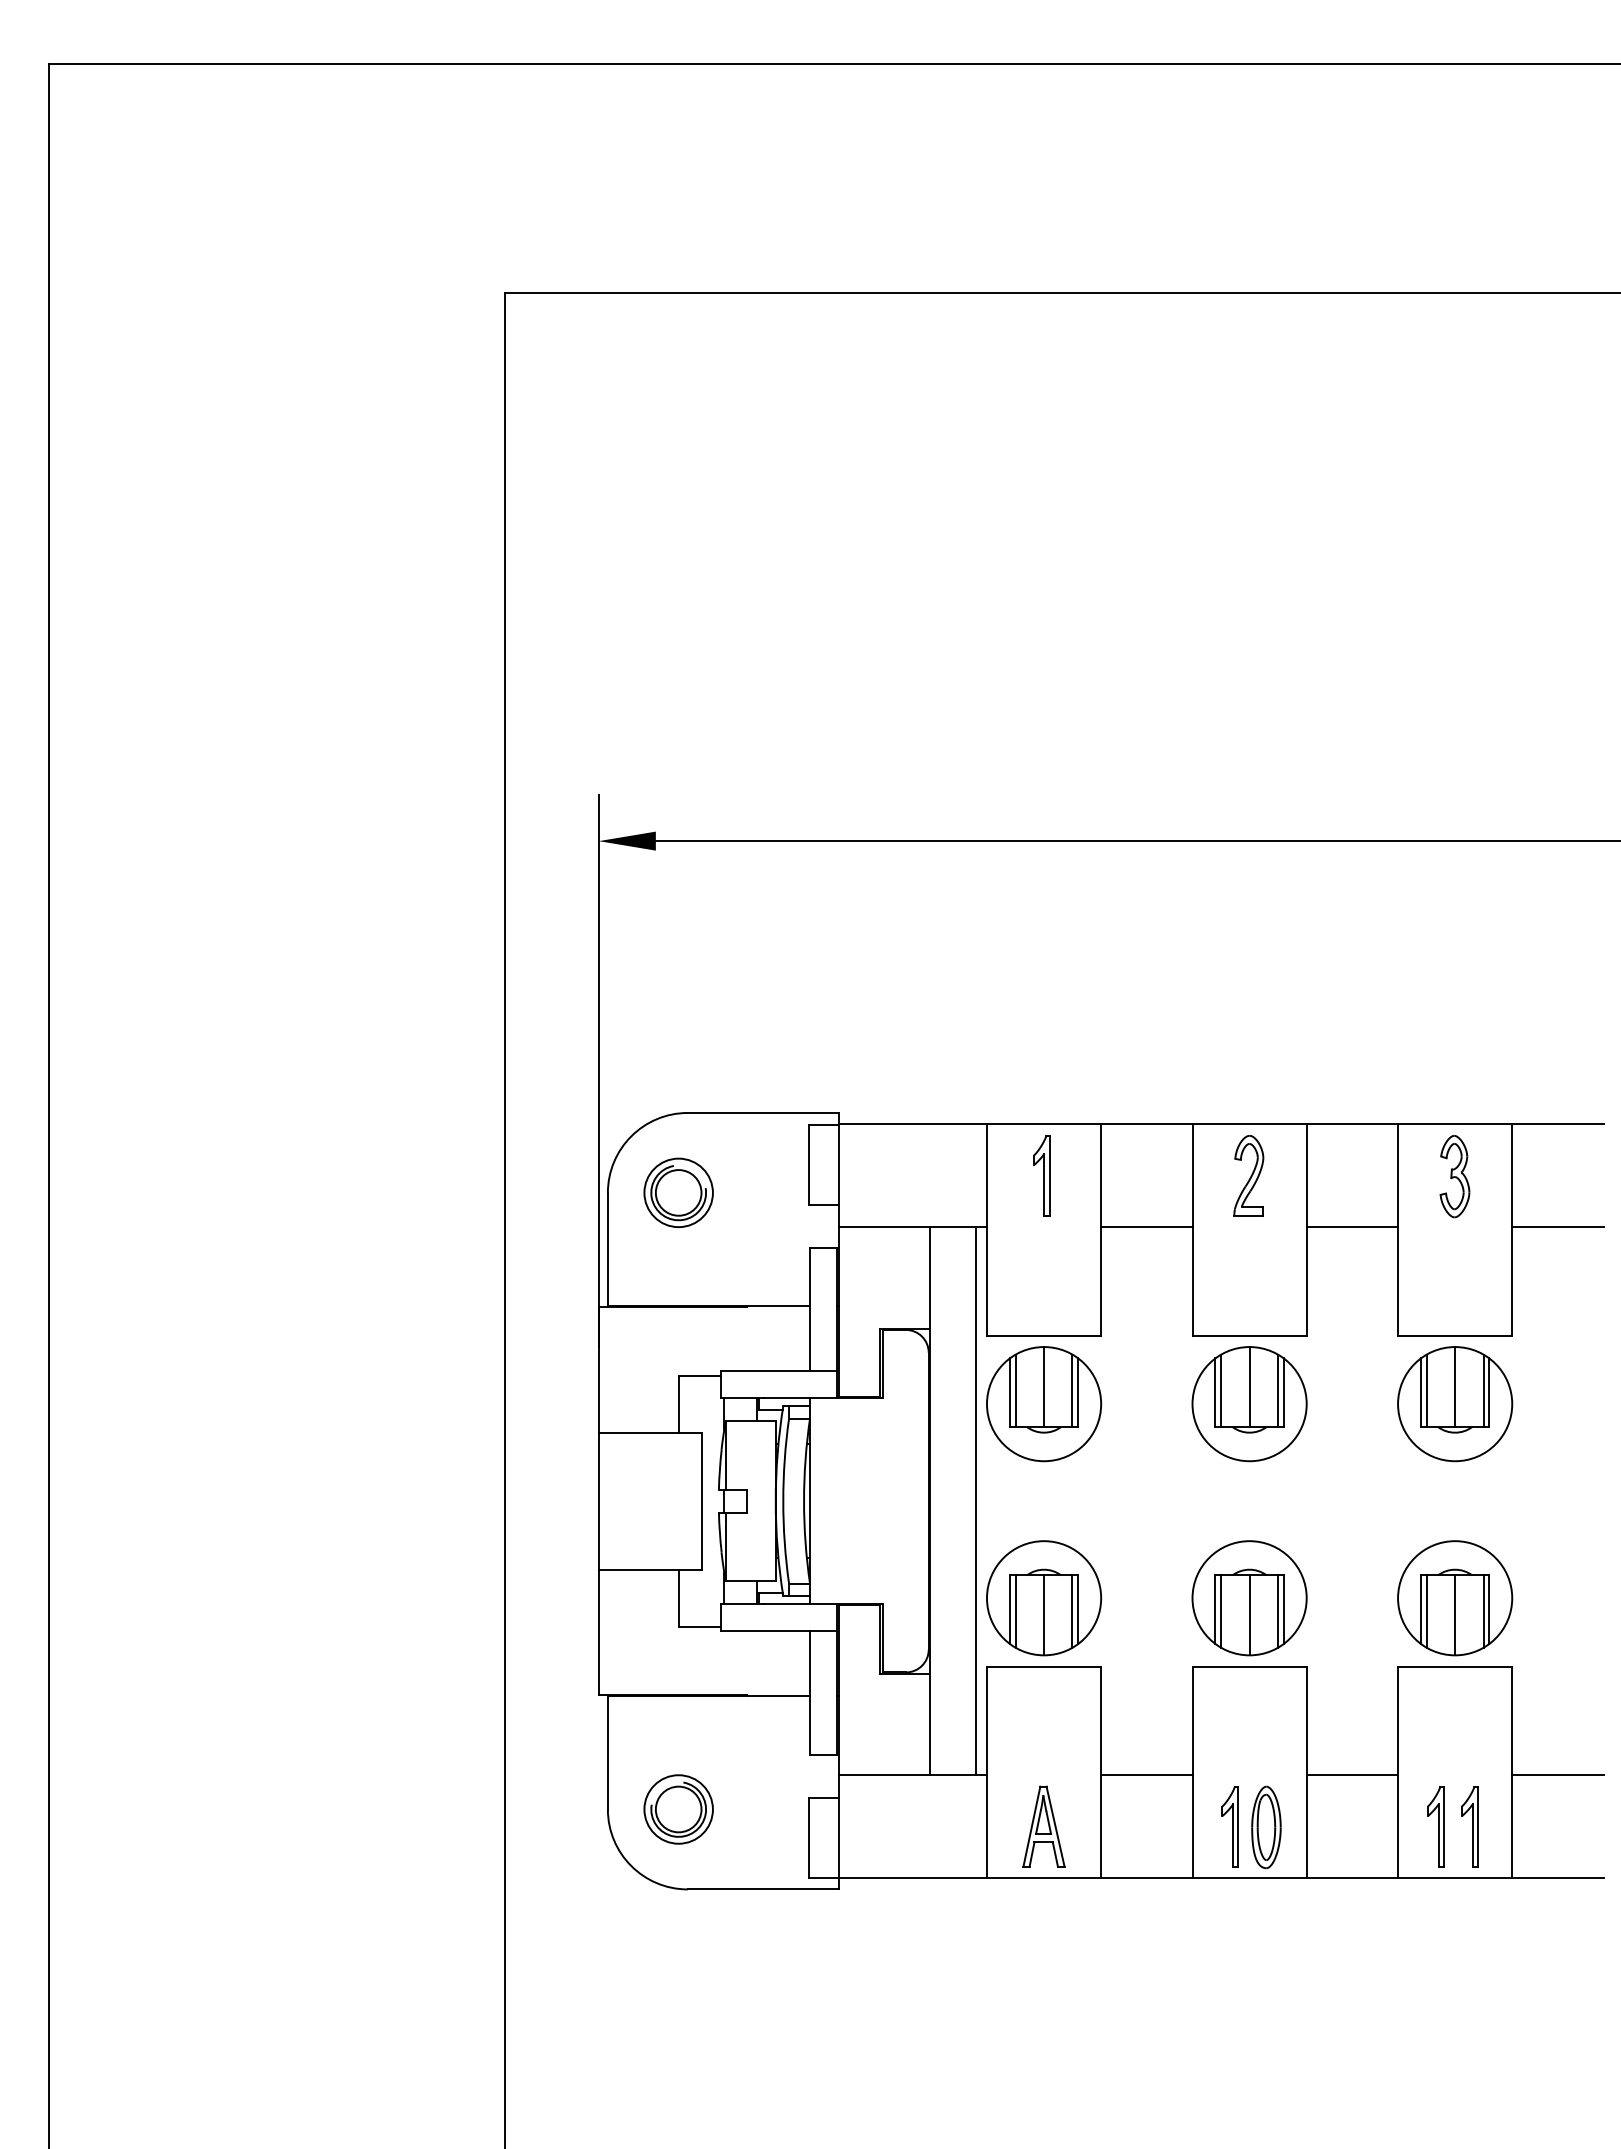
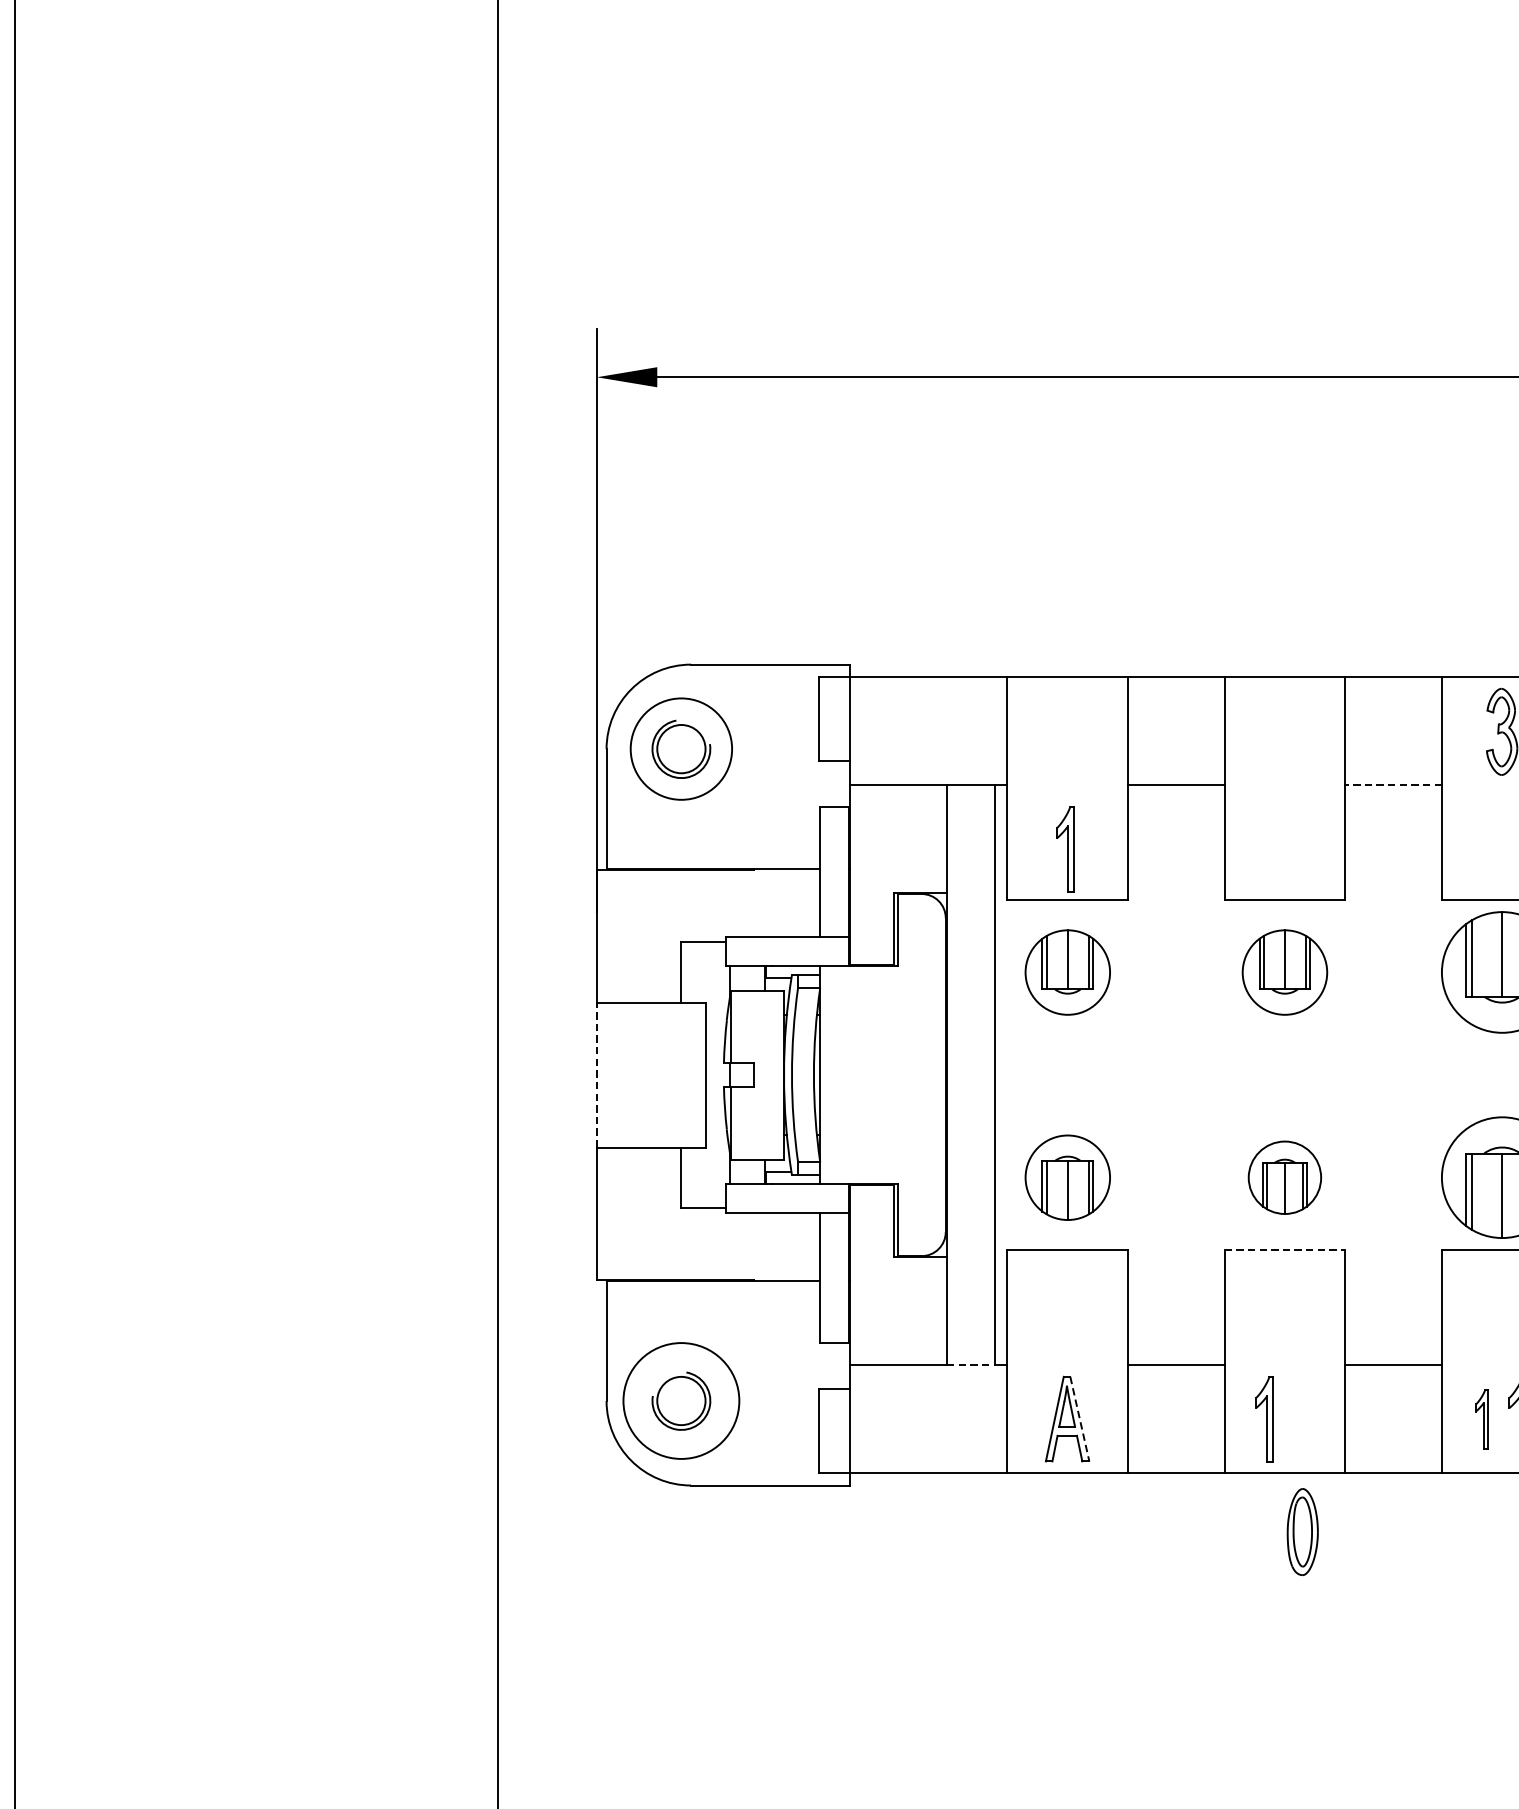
part: (1041, 1175) -> (1064, 849), moved
part: (1248, 1175) -> (1283, 730), removed
circle: (678, 1192) -> (681, 748), size x1.4
line: (1352, 1227) -> (1393, 785), solid -> dashed
part: (1044, 1404) -> (1068, 972), size x0.7
part: (1249, 1404) -> (1284, 972), size x0.7
line: (598, 1501) -> (596, 1075), solid -> dashed
part: (1044, 1598) -> (1068, 1177), size x0.7
part: (1249, 1598) -> (1284, 1177), size x0.6
line: (1250, 1666) -> (1285, 1249), solid -> dashed
line: (952, 1775) -> (970, 1365), solid -> dashed
circle: (678, 1809) -> (681, 1401), size x1.6
line: (1055, 1826) -> (1079, 1418), solid -> dashed
part: (1435, 1826) -> (1481, 1418), size x0.7
part: (1266, 1827) -> (1302, 1532), moved

